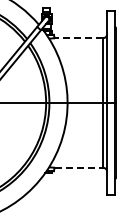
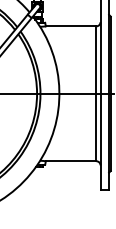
line: (78, 38) -> (70, 26), dashed -> solid
line: (79, 167) -> (71, 160), dashed -> solid

